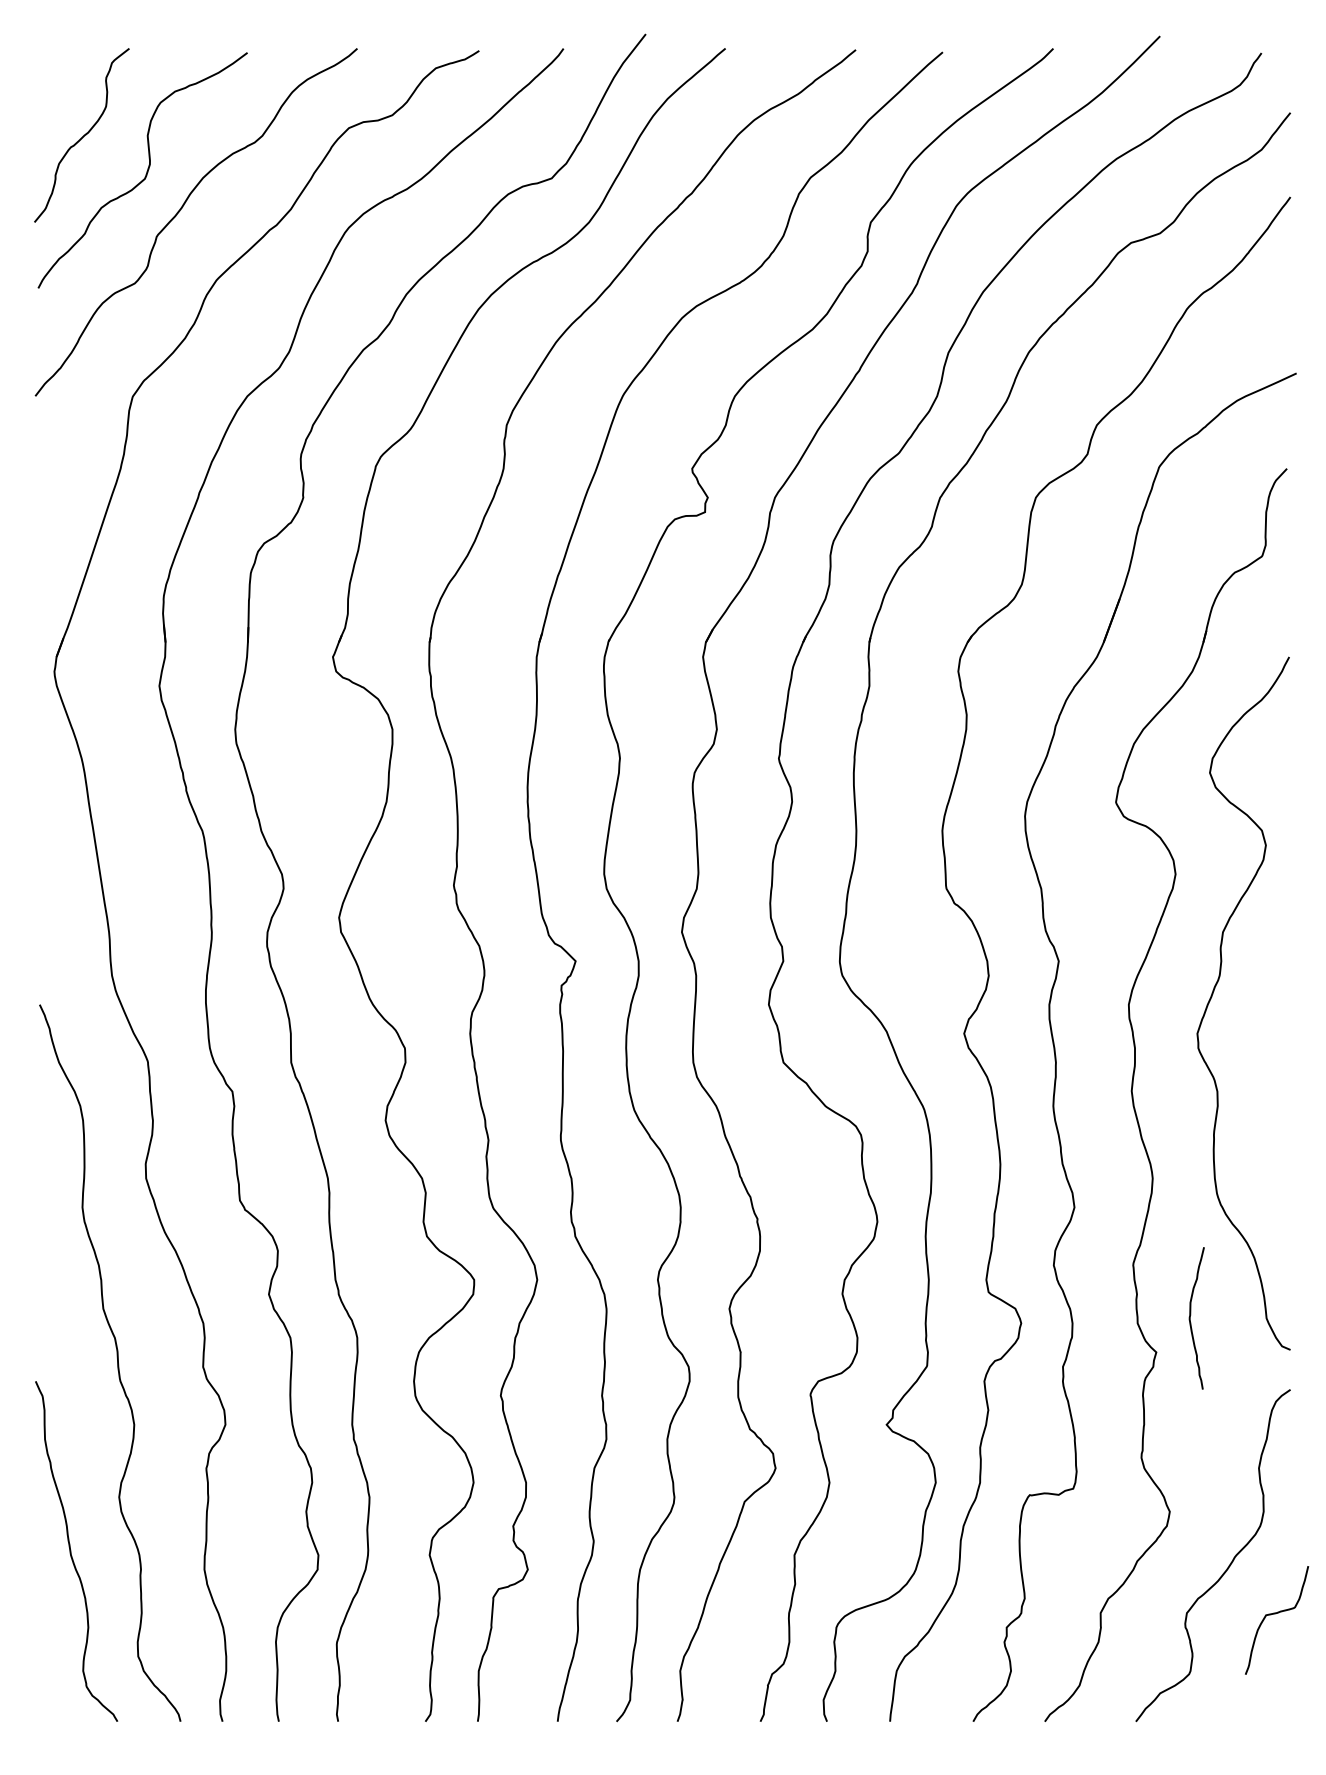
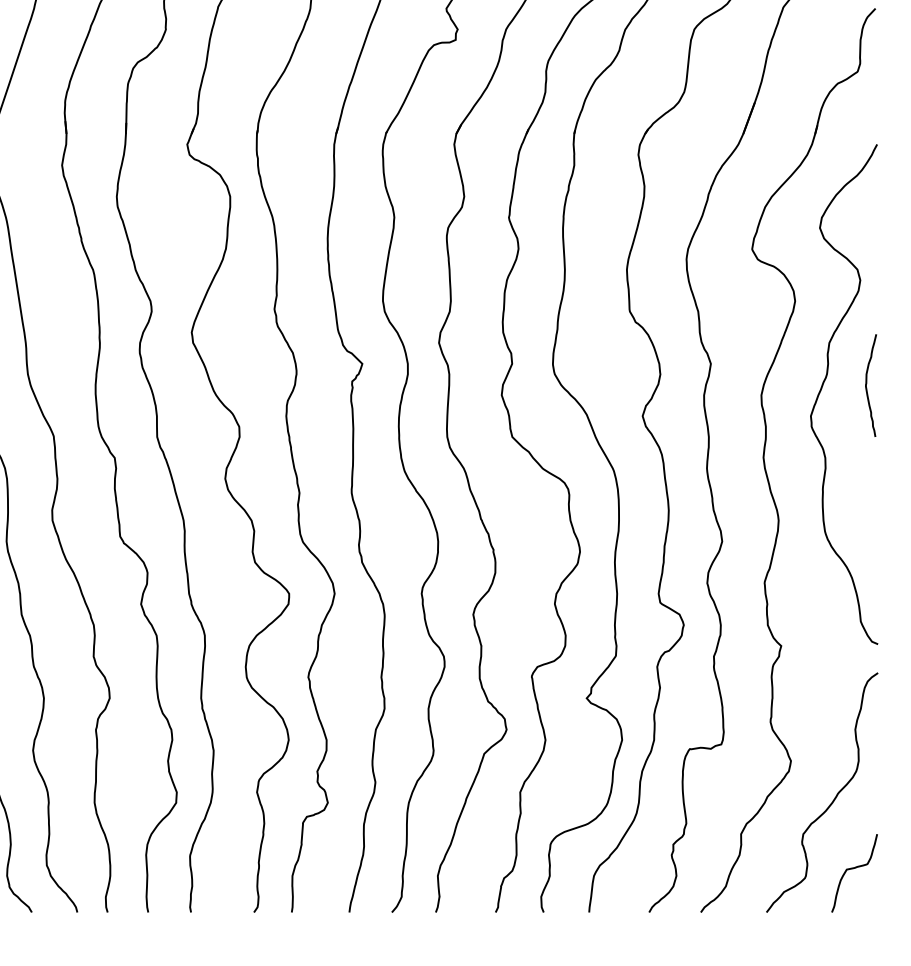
curve: (1191, 1315) -> (867, 383), moved
curve: (1275, 1614) -> (853, 869), moved

